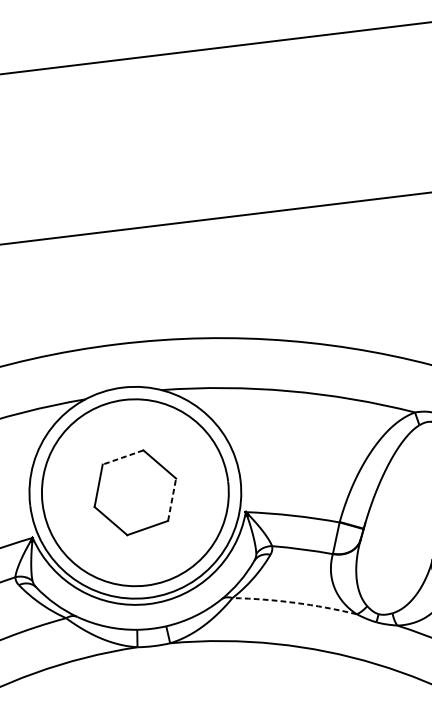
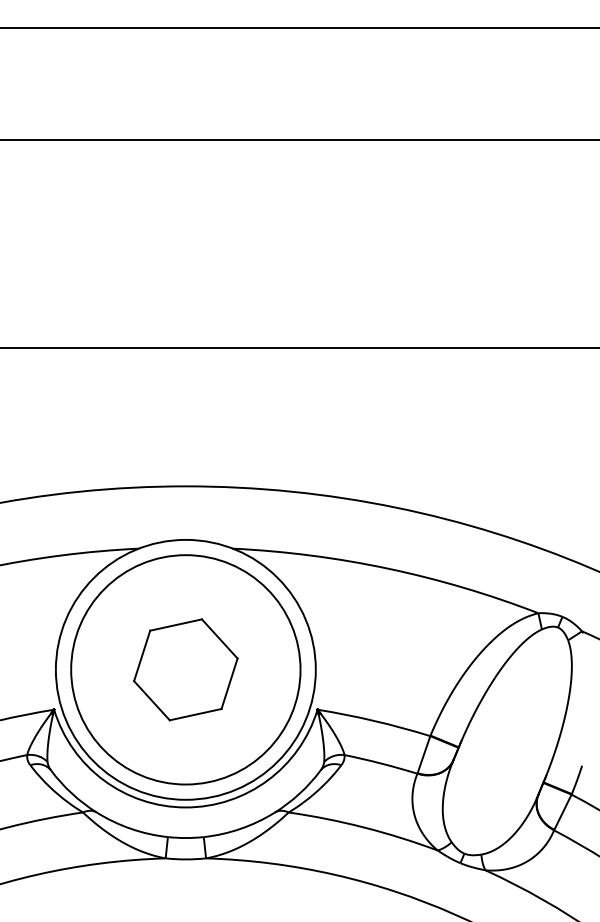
line: (122, 457) -> (175, 625), dashed -> solid
line: (172, 499) -> (229, 683), dashed -> solid
arc: (295, 602) -> (364, 827), dashed -> solid

